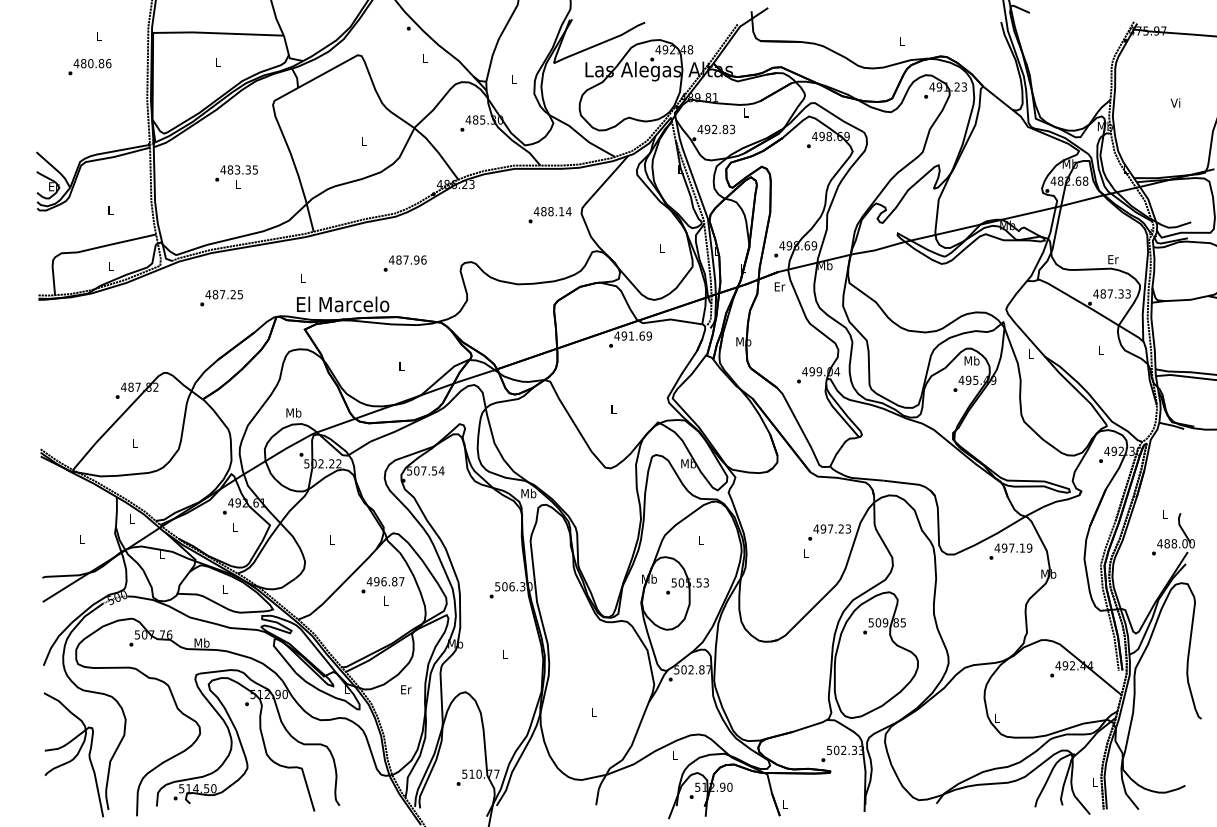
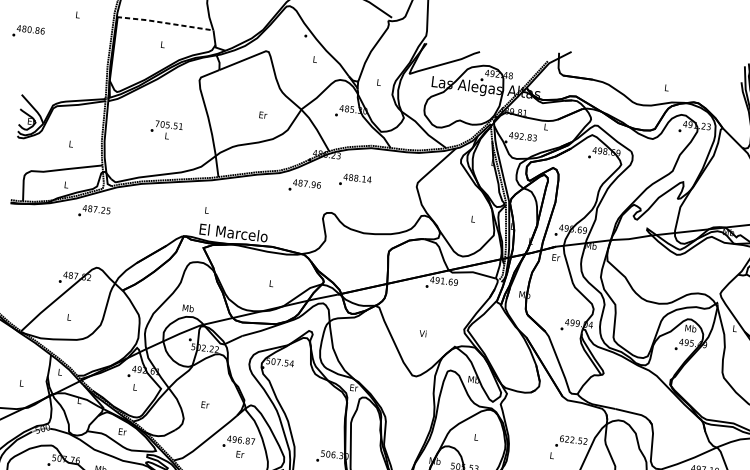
line: (217, 33) -> (164, 23), solid -> dashed
text: (89, 67) -> (28, 32), moved
text: (364, 141) -> (263, 115), L -> Er
text: (238, 169) -> (168, 124), 483.35 -> 705.51
text: (549, 215) -> (354, 180), moved
text: (404, 263) -> (304, 186), moved
text: (221, 298) -> (94, 212), moved
text: (612, 409) -> (422, 333), L -> Vi
text: (528, 493) -> (353, 387), Mb -> Er
text: (831, 528) -> (573, 439), 497.23 -> 622.52
text: (331, 539) -> (204, 404), L -> Er
text: (225, 588) -> (122, 431), L -> Er
text: (386, 600) -> (240, 454), L -> Er

